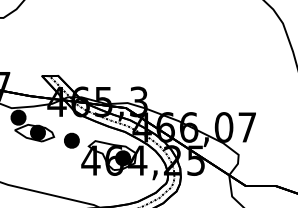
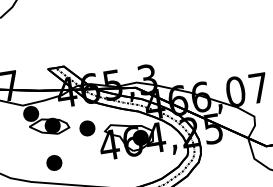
part: (33, 169) -> (53, 162), added

